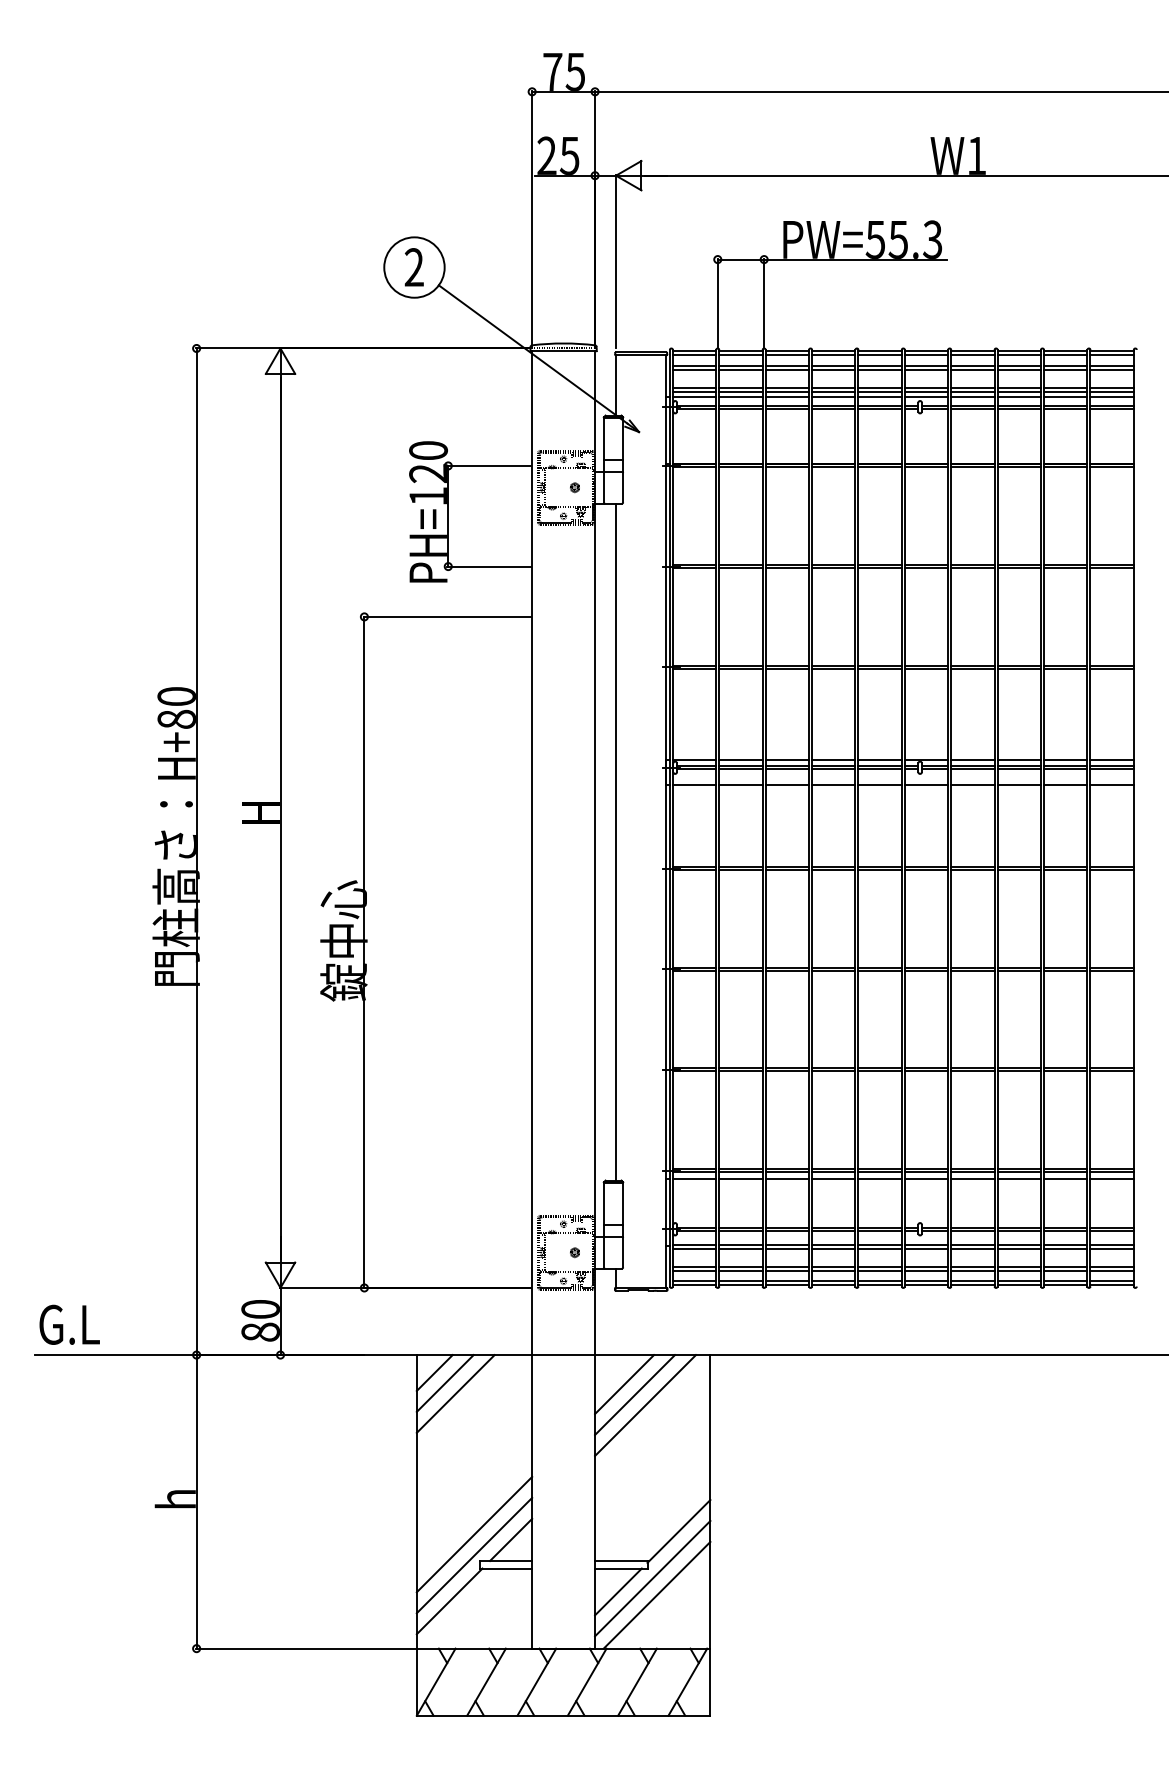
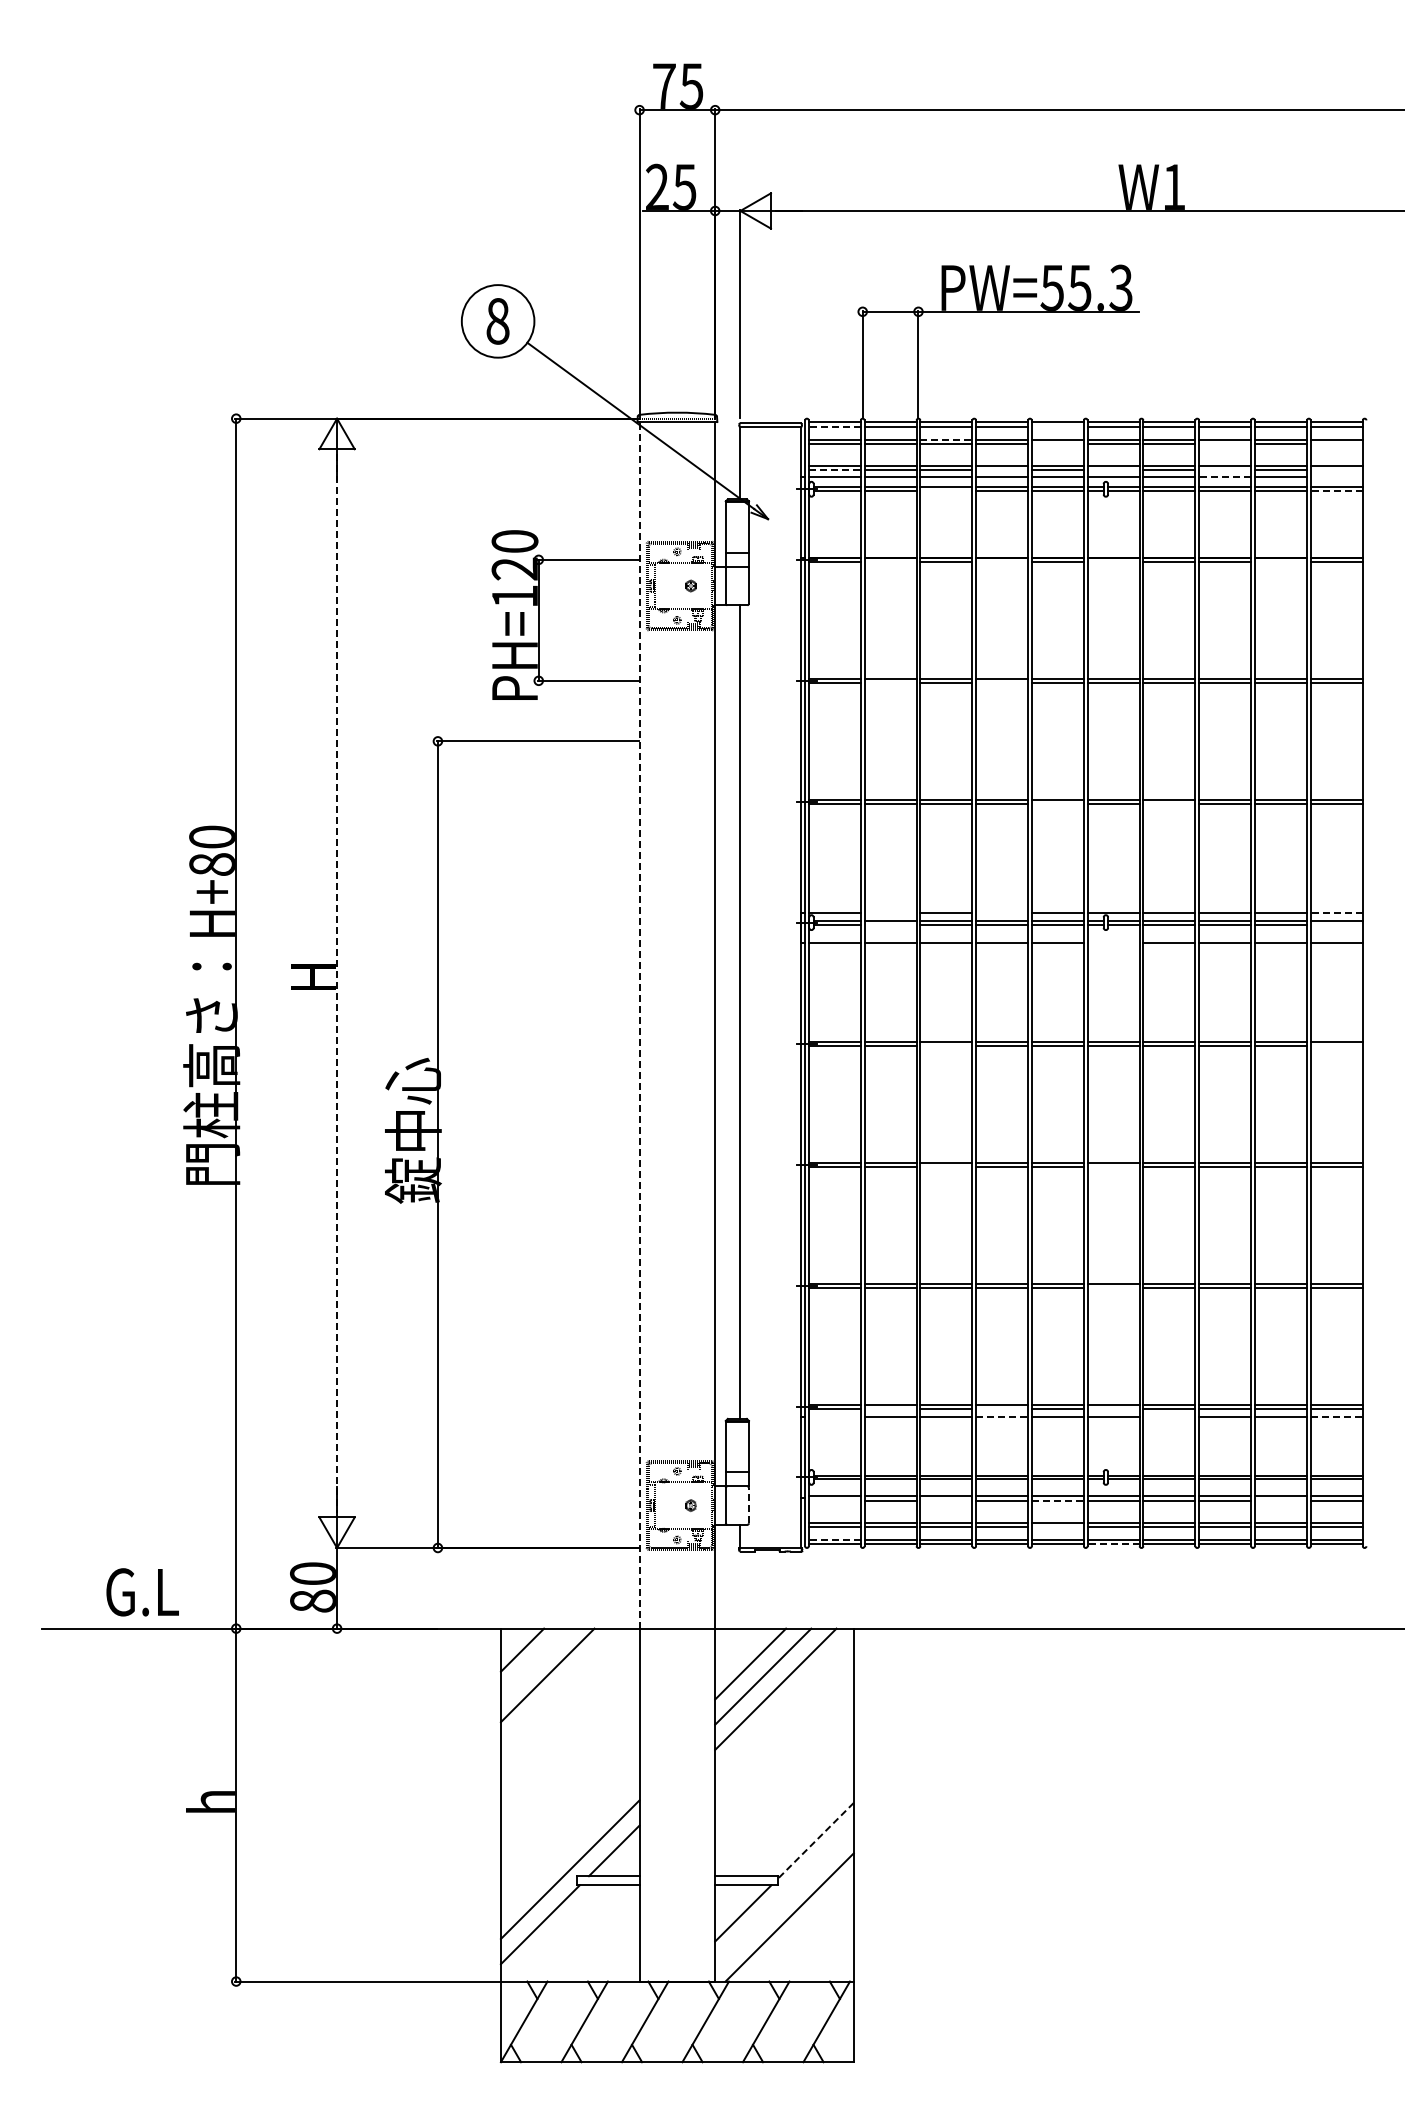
text: (413, 267) -> (497, 321), 2 -> 8
line: (694, 354) -> (834, 426), solid -> dashed
line: (879, 354) -> (1057, 426), removed
line: (787, 365) -> (946, 439), solid -> dashed
line: (879, 369) -> (1057, 444), removed
line: (1019, 369) -> (1225, 444), removed
line: (1111, 369) -> (1336, 444), removed
line: (695, 391) -> (835, 470), solid -> dashed
line: (834, 391) -> (1002, 470), removed
line: (926, 391) -> (1113, 470), removed
line: (1019, 391) -> (1225, 470), removed
line: (1111, 391) -> (1336, 470), removed
line: (1018, 397) -> (1224, 477), solid -> dashed
line: (1111, 397) -> (1336, 477), removed
line: (787, 409) -> (946, 491), removed
line: (1111, 409) -> (1336, 491), solid -> dashed
line: (740, 467) -> (890, 561), removed
line: (834, 467) -> (1002, 561), removed
line: (926, 467) -> (1113, 561), removed
line: (1065, 467) -> (1280, 561), removed
line: (740, 567) -> (890, 682), removed
line: (834, 567) -> (1002, 682), removed
line: (879, 668) -> (1057, 803), removed
line: (972, 668) -> (1169, 803), removed
line: (740, 759) -> (890, 912), removed
line: (834, 759) -> (1002, 912), removed
line: (1111, 759) -> (1336, 912), solid -> dashed
line: (740, 769) -> (890, 924), removed
line: (1111, 769) -> (1336, 924), removed
line: (926, 785) -> (1113, 943), removed
line: (280, 818) -> (337, 983), solid -> dashed
line: (532, 852) -> (639, 1024), solid -> dashed
line: (787, 869) -> (946, 1045), removed
line: (1111, 869) -> (1336, 1045), removed
line: (787, 970) -> (946, 1166), removed
line: (926, 970) -> (1113, 1166), removed
line: (926, 1071) -> (1113, 1287), removed
line: (740, 1171) -> (890, 1408), removed
line: (834, 1171) -> (1002, 1408), removed
line: (926, 1171) -> (1113, 1408), removed
line: (694, 1178) -> (834, 1416), removed
line: (834, 1178) -> (1002, 1416), solid -> dashed
line: (972, 1178) -> (1169, 1416), removed
line: (1112, 1178) -> (1337, 1416), solid -> dashed
line: (694, 1248) -> (834, 1500), removed
line: (787, 1248) -> (946, 1500), removed
line: (880, 1248) -> (1058, 1500), solid -> dashed
line: (1065, 1248) -> (1280, 1500), removed
line: (622, 1252) -> (748, 1505), solid -> dashed
line: (879, 1270) -> (1057, 1527), removed
line: (694, 1280) -> (834, 1539), solid -> dashed
line: (926, 1285) -> (1113, 1544), solid -> dashed
text: (69, 1324) -> (142, 1592), moved
line: (444, 1383) -> (534, 1662), removed
line: (678, 1532) -> (815, 1841), solid -> dashed
line: (473, 1534) -> (569, 1844), removed
line: (652, 1578) -> (784, 1897), removed

